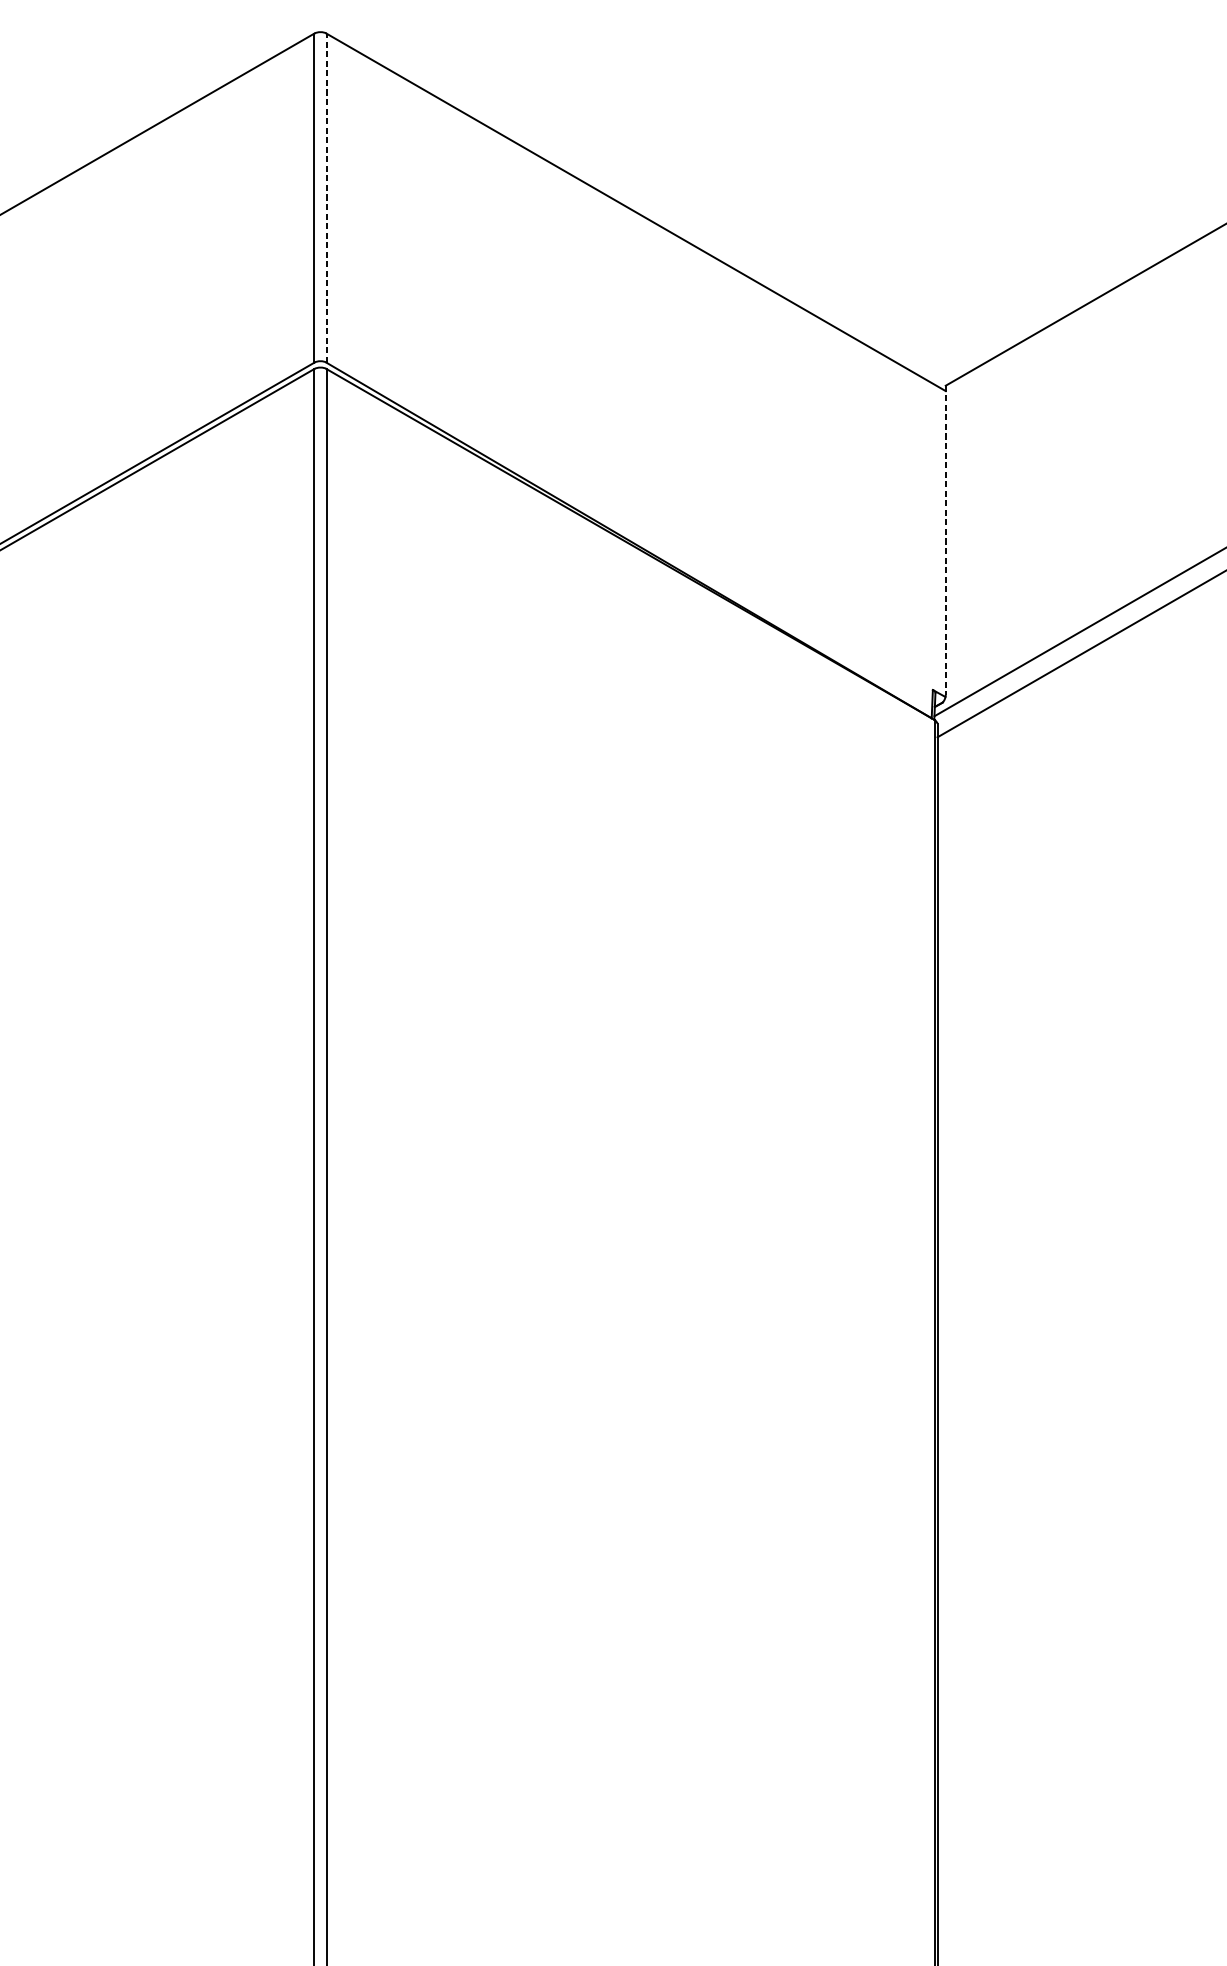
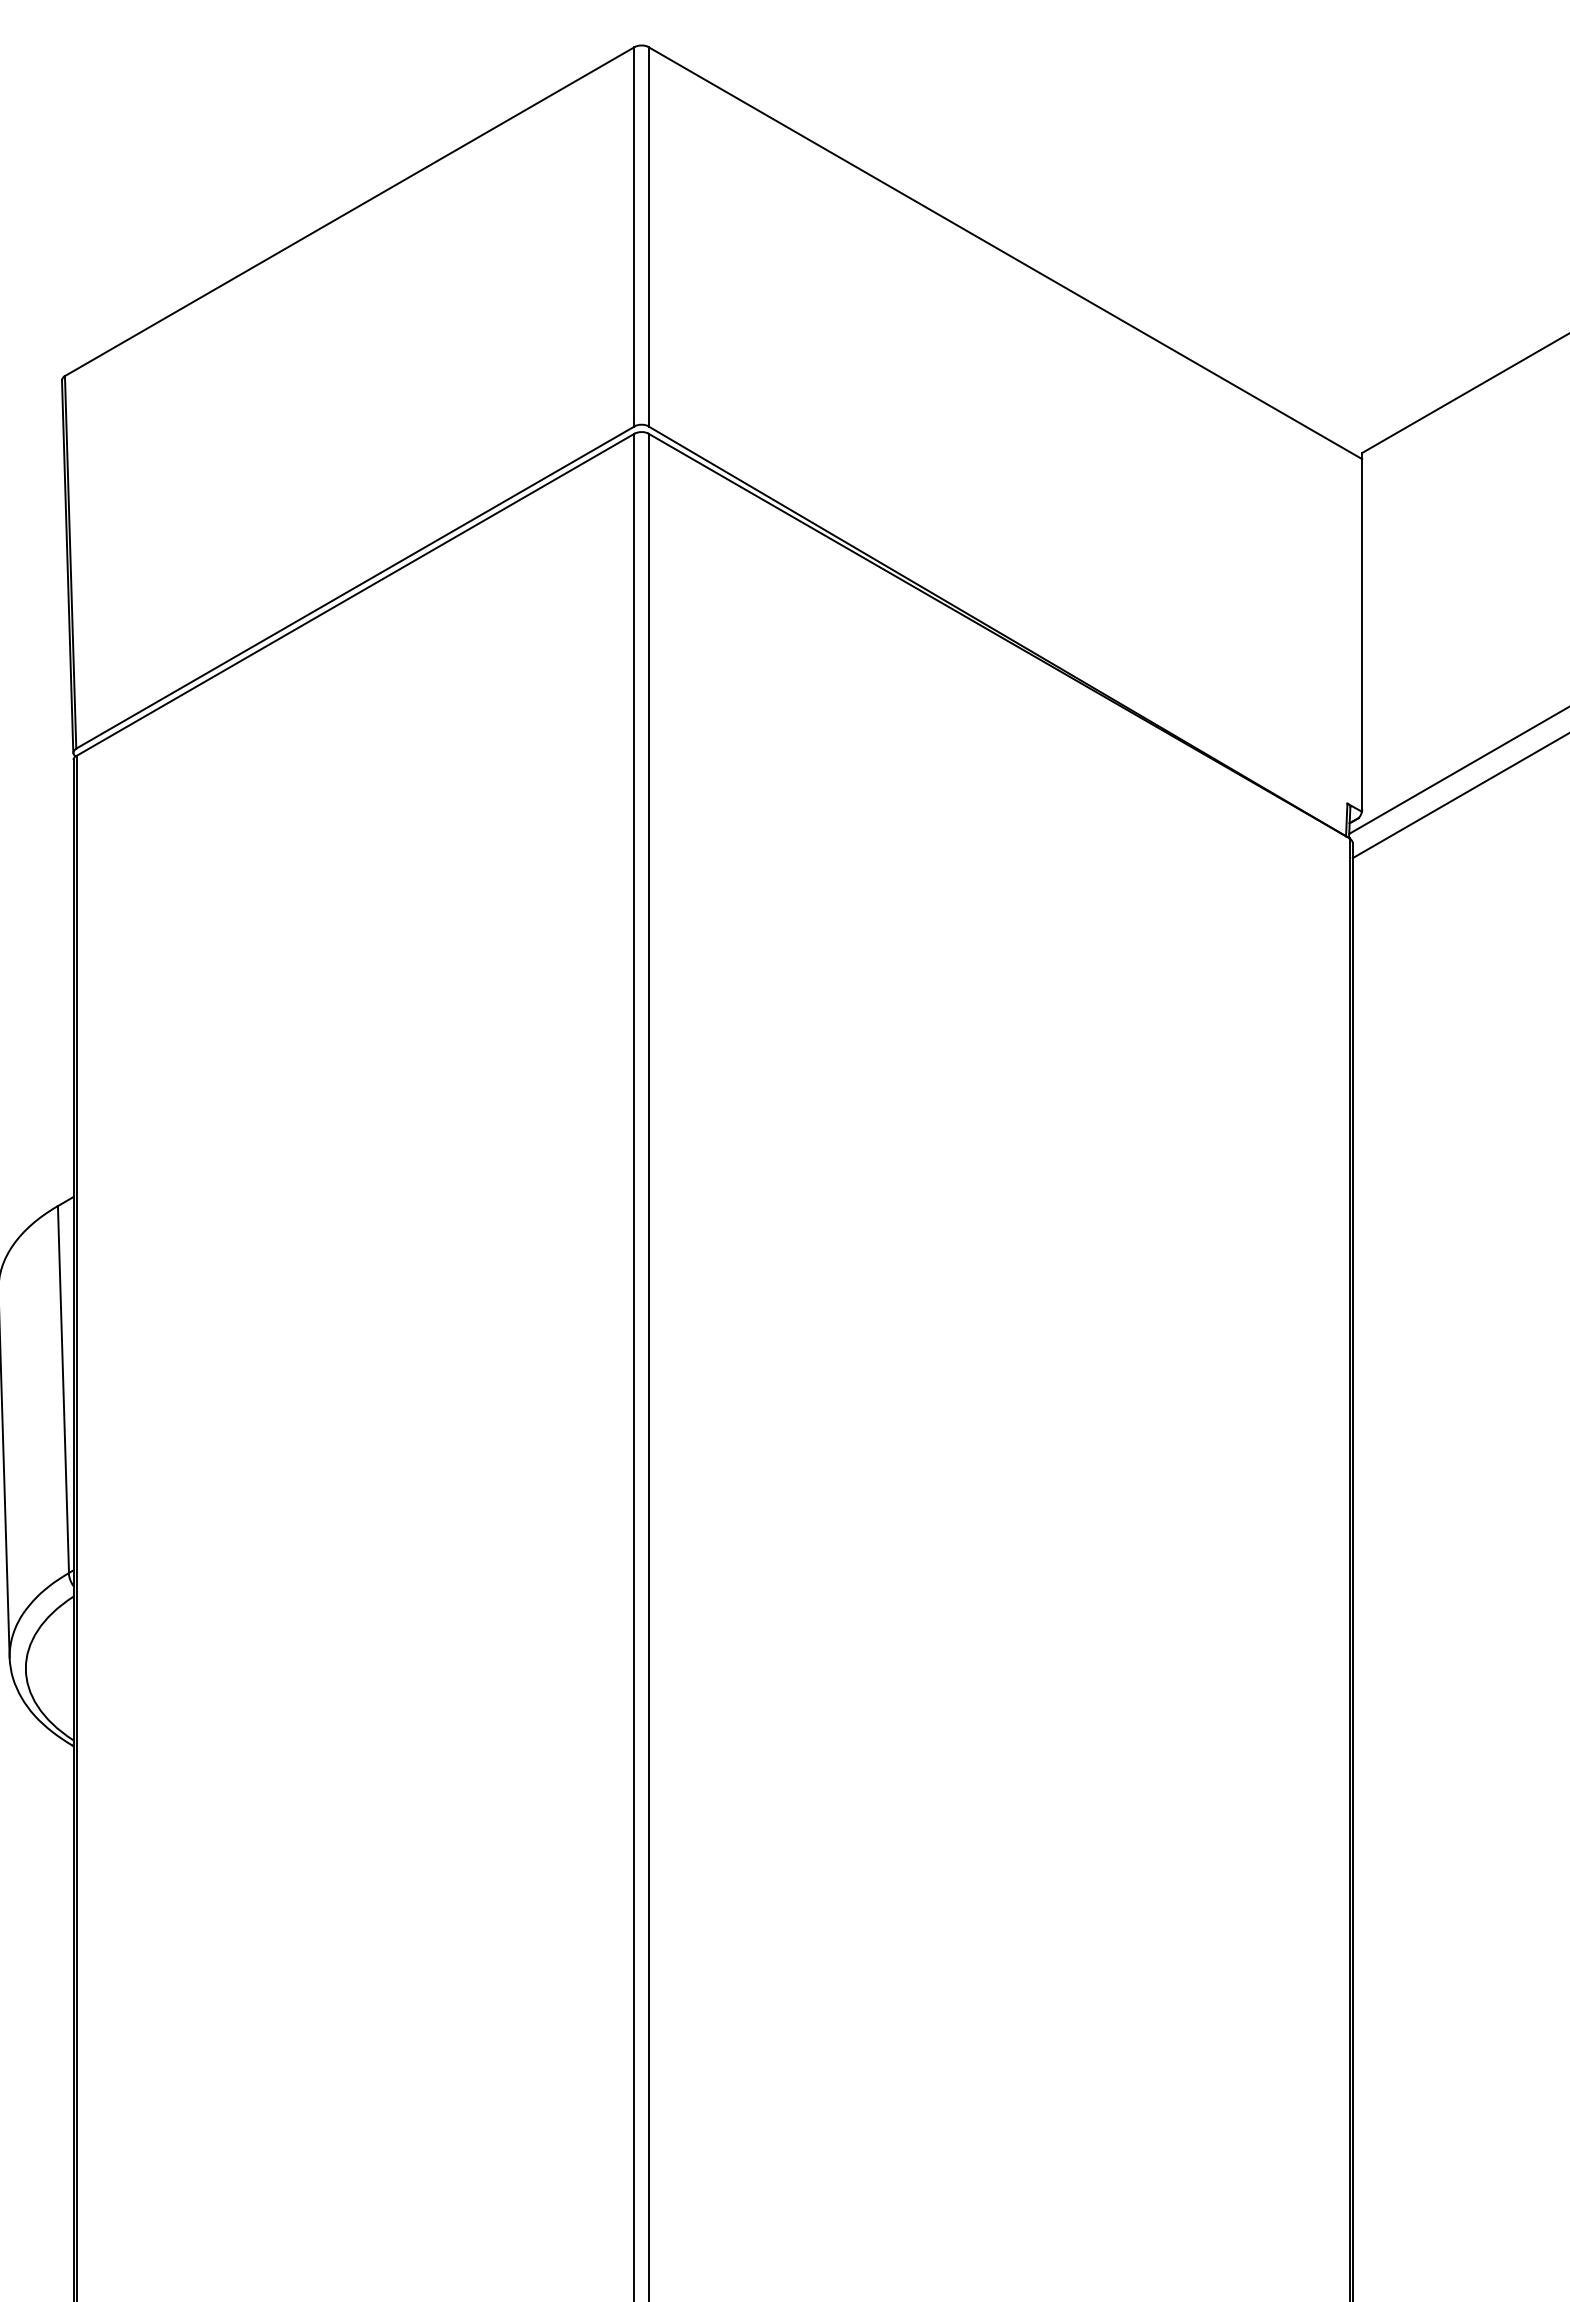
line: (326, 197) -> (648, 236), dashed -> solid
line: (945, 540) -> (1362, 631), dashed -> solid

